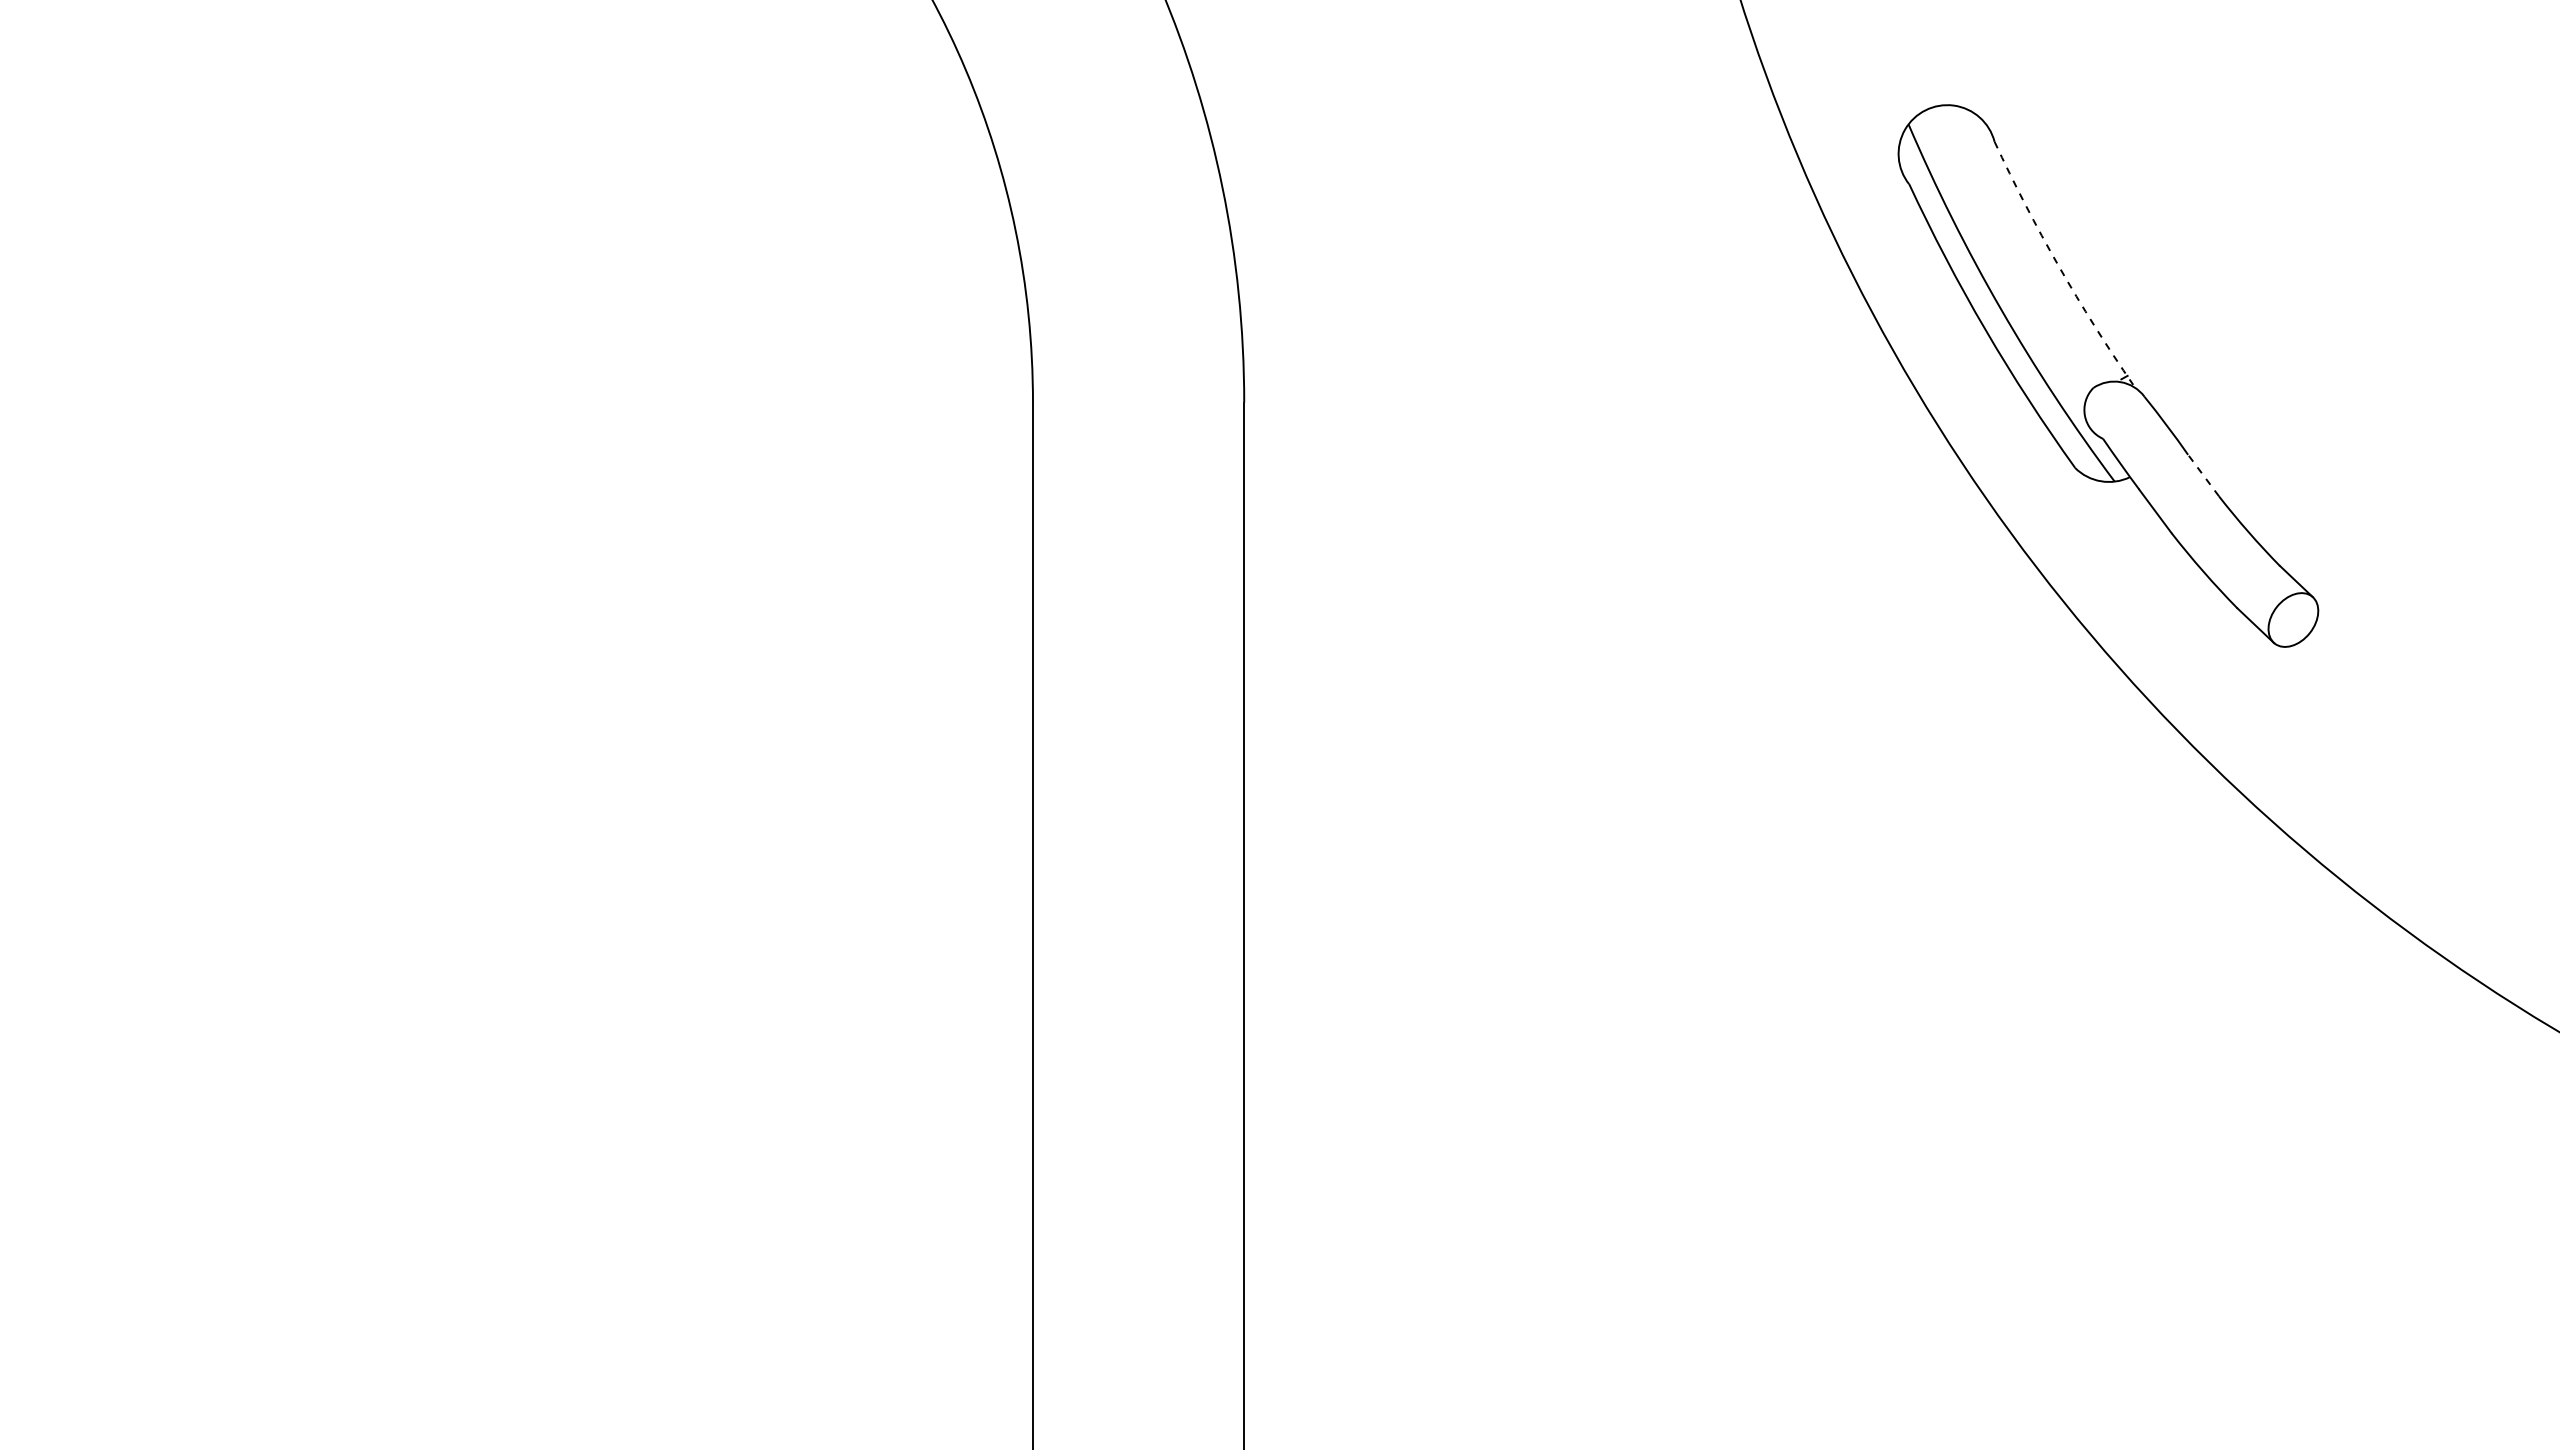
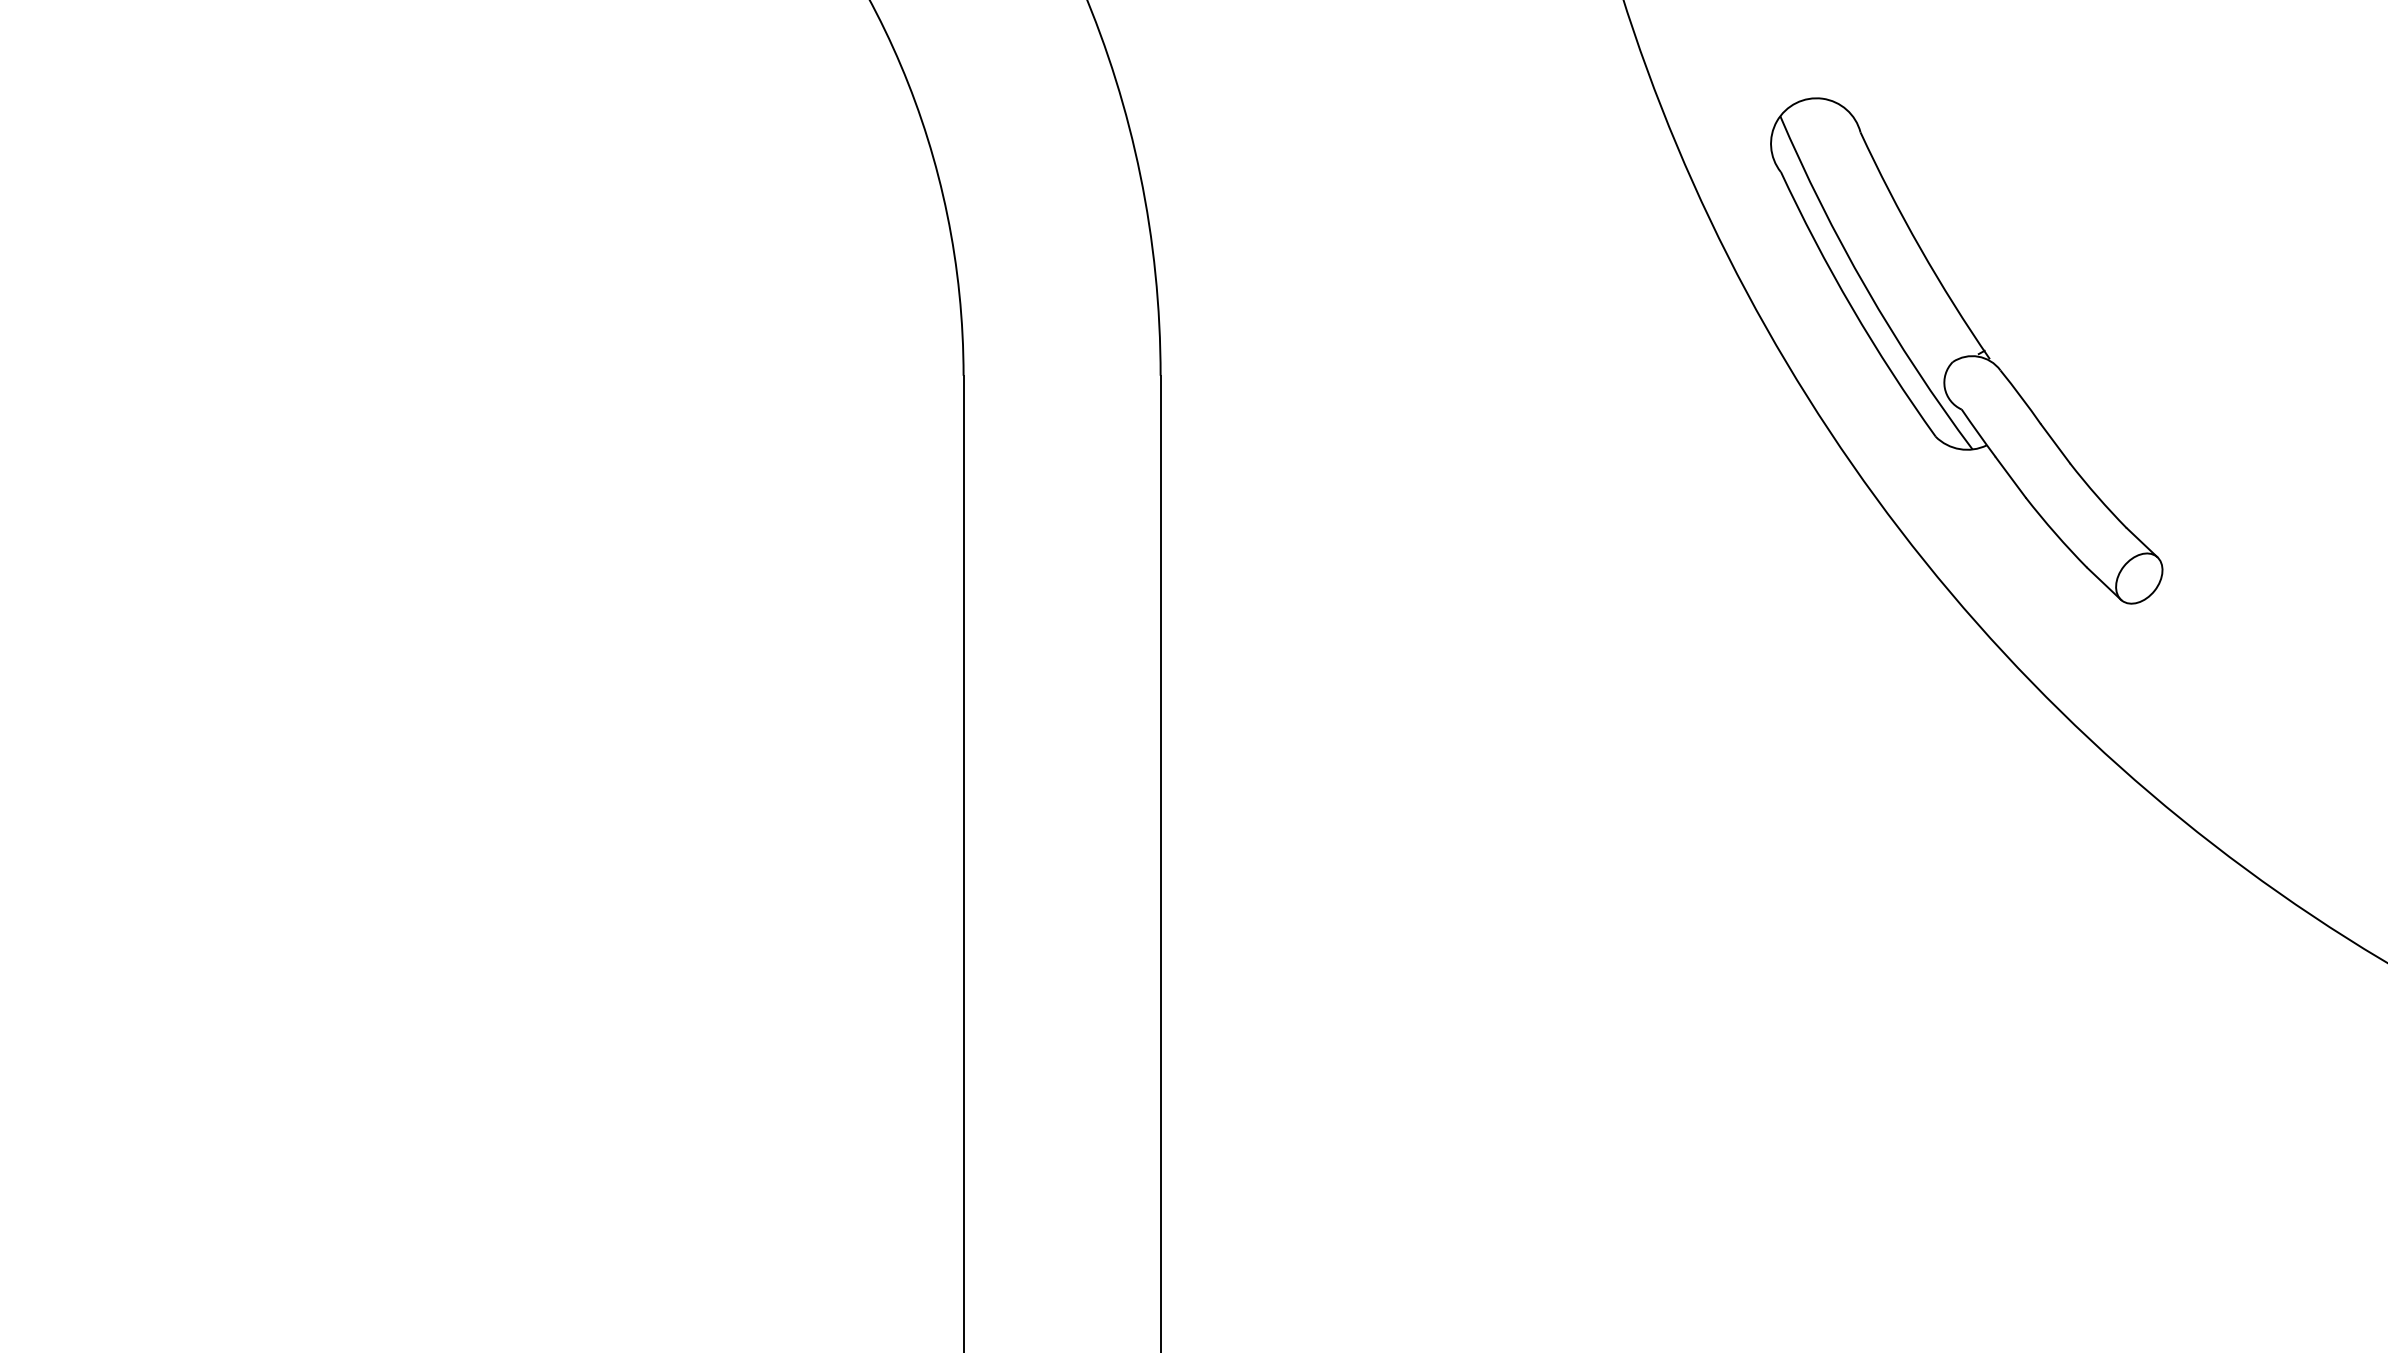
arc: (2058, 266) -> (1920, 248), dashed -> solid
line: (2203, 475) -> (2055, 443), dashed -> solid

